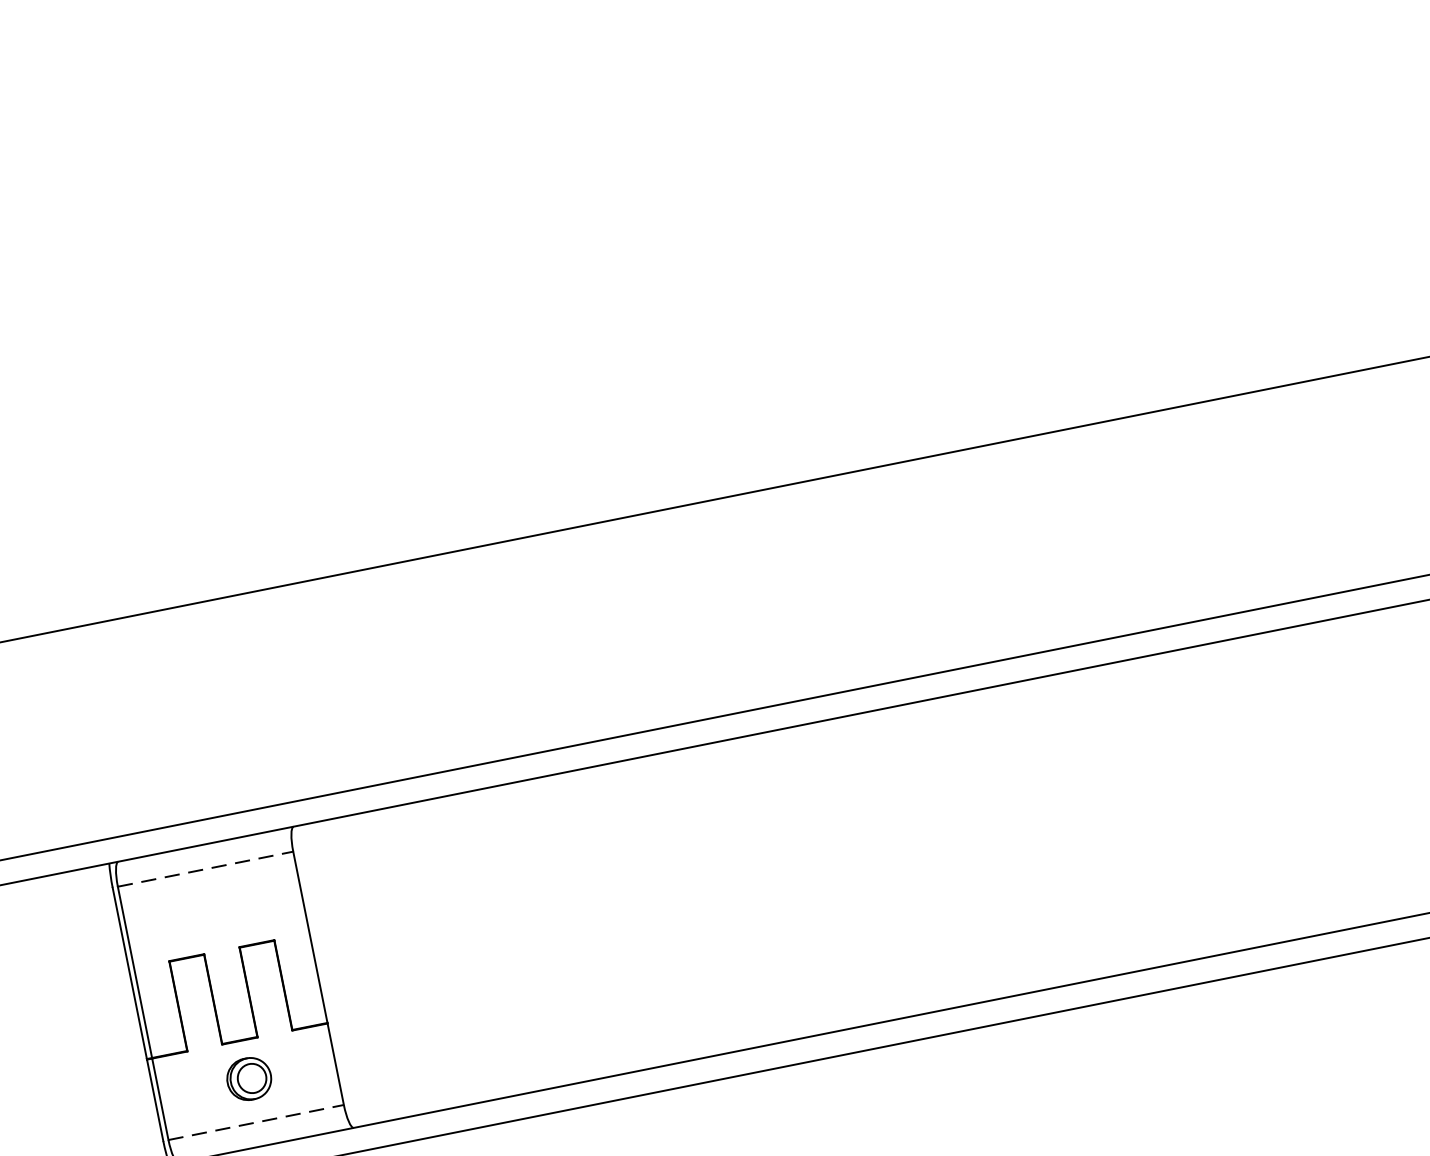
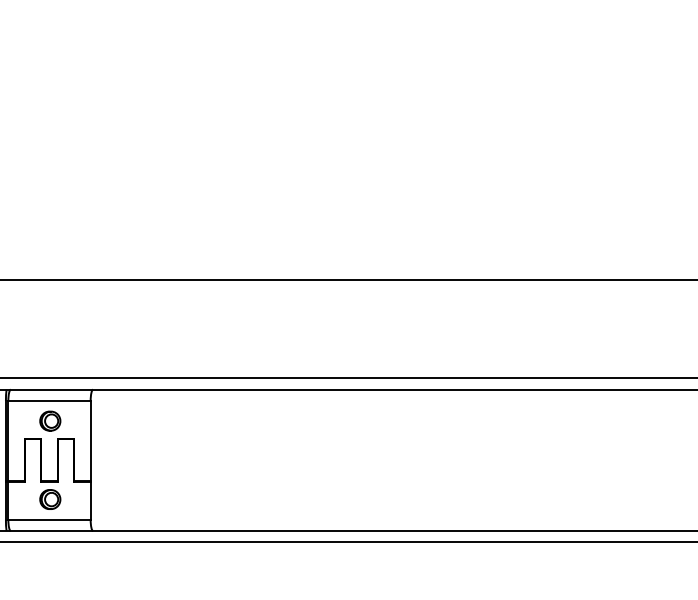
line: (207, 867) -> (50, 400), dashed -> solid
part: (215, 910) -> (50, 420), added
line: (258, 1121) -> (50, 519), dashed -> solid

